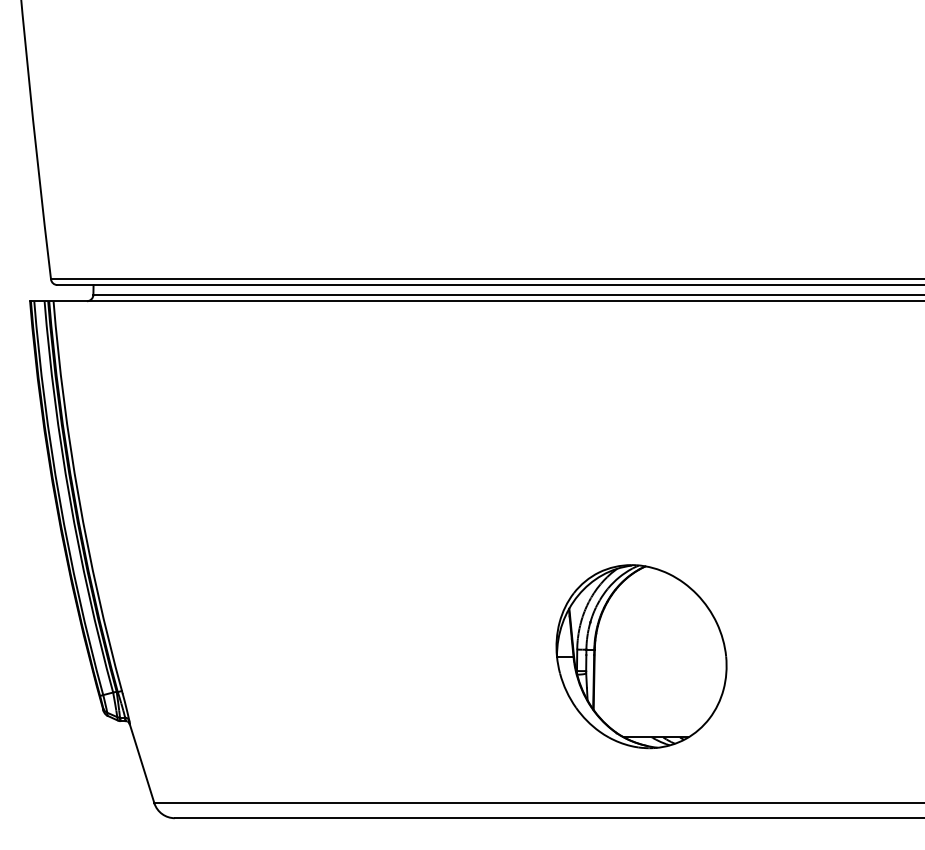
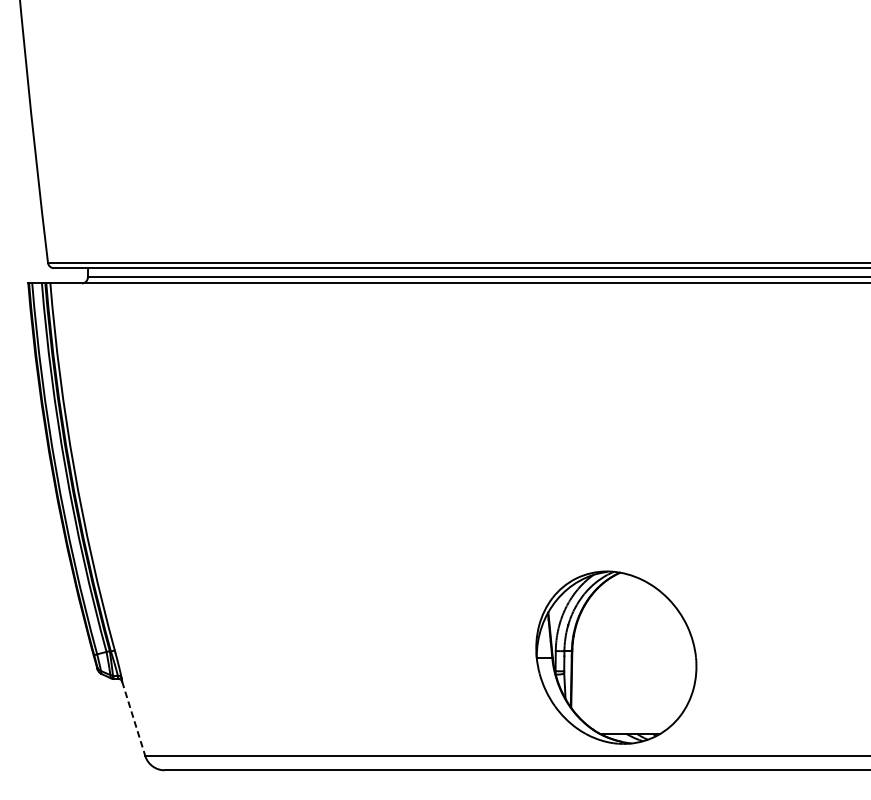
part: (641, 656) -> (616, 657), moved
line: (142, 763) -> (134, 718), solid -> dashed

